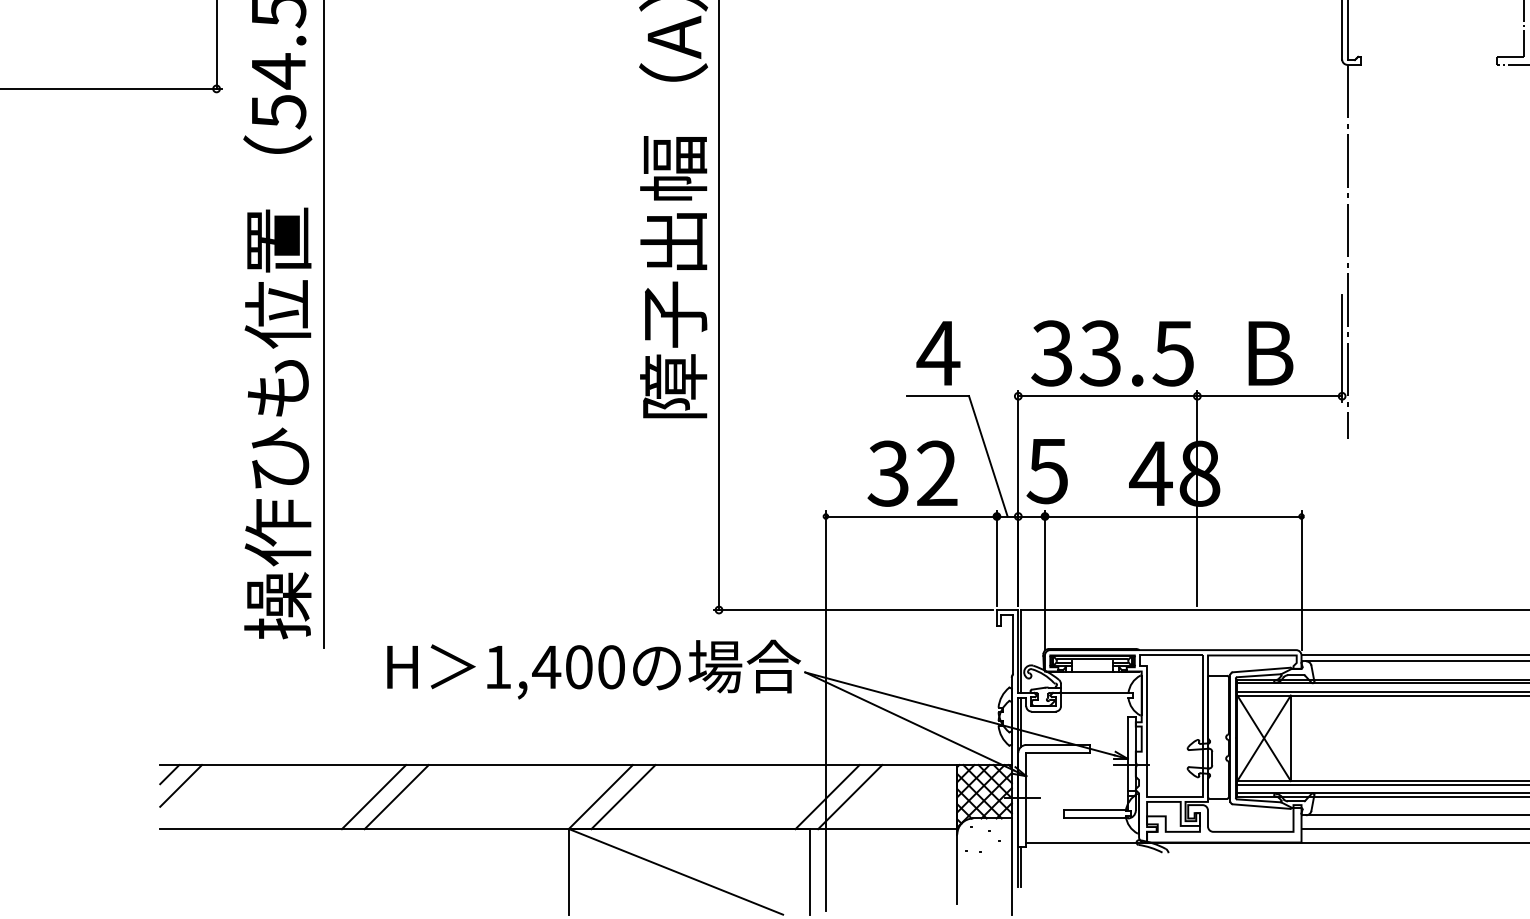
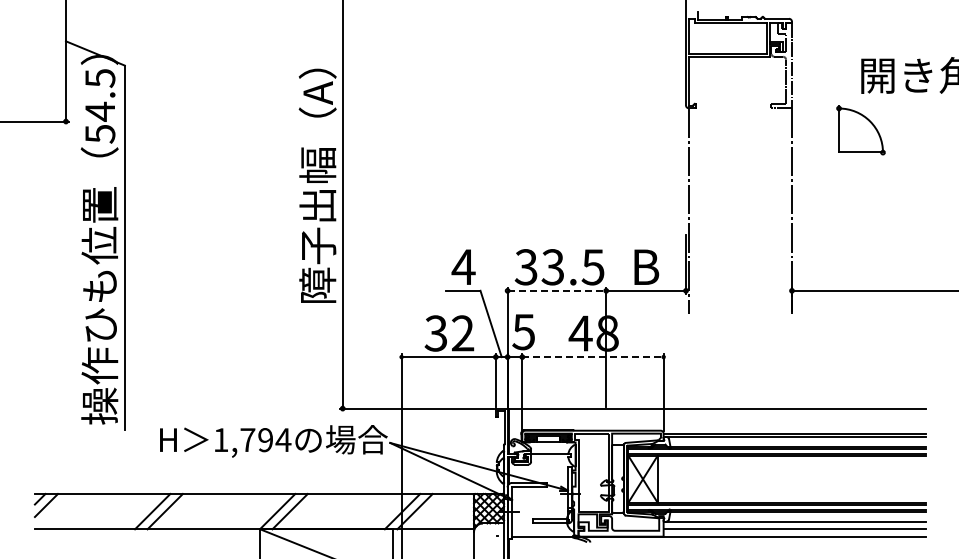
line: (1108, 395) -> (557, 290), solid -> dashed
line: (1174, 517) -> (593, 357), solid -> dashed
text: (578, 667) -> (265, 440), 1,400 -> 1,794

